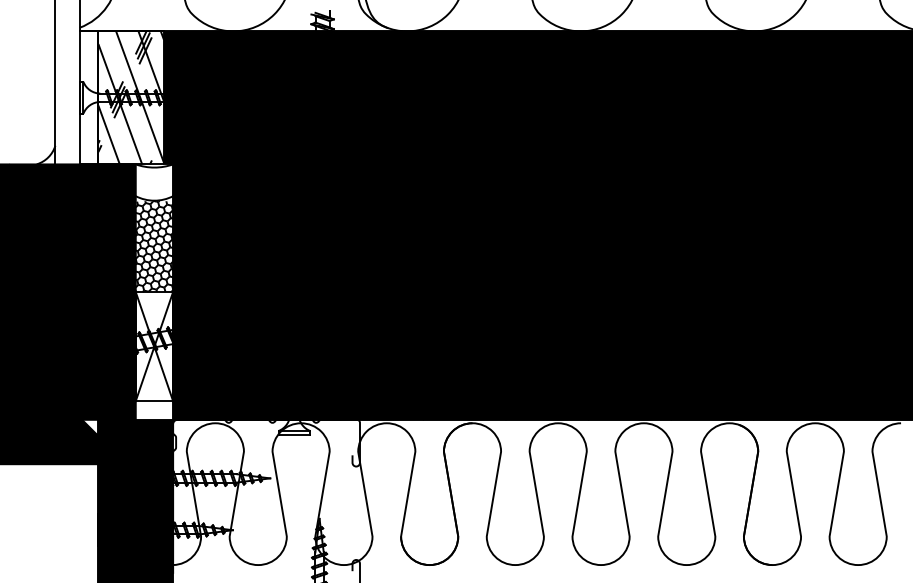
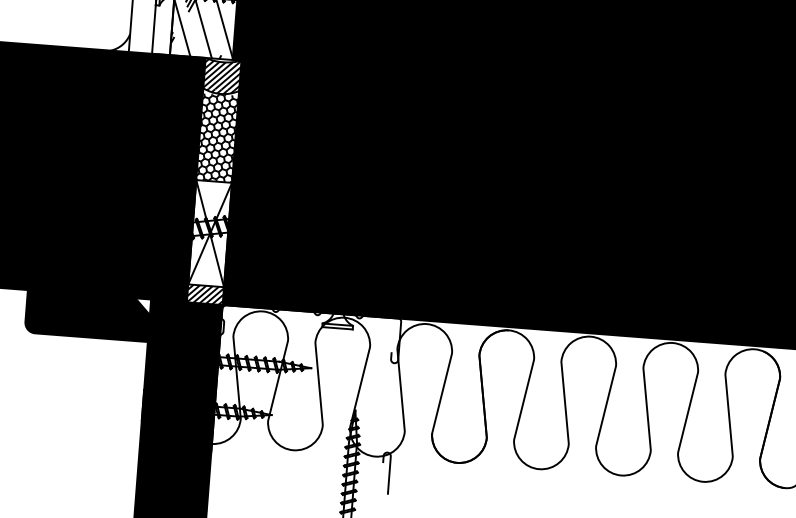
hatch: (154, 182) -> (222, 76), added
hatch: (154, 410) -> (205, 294), added

